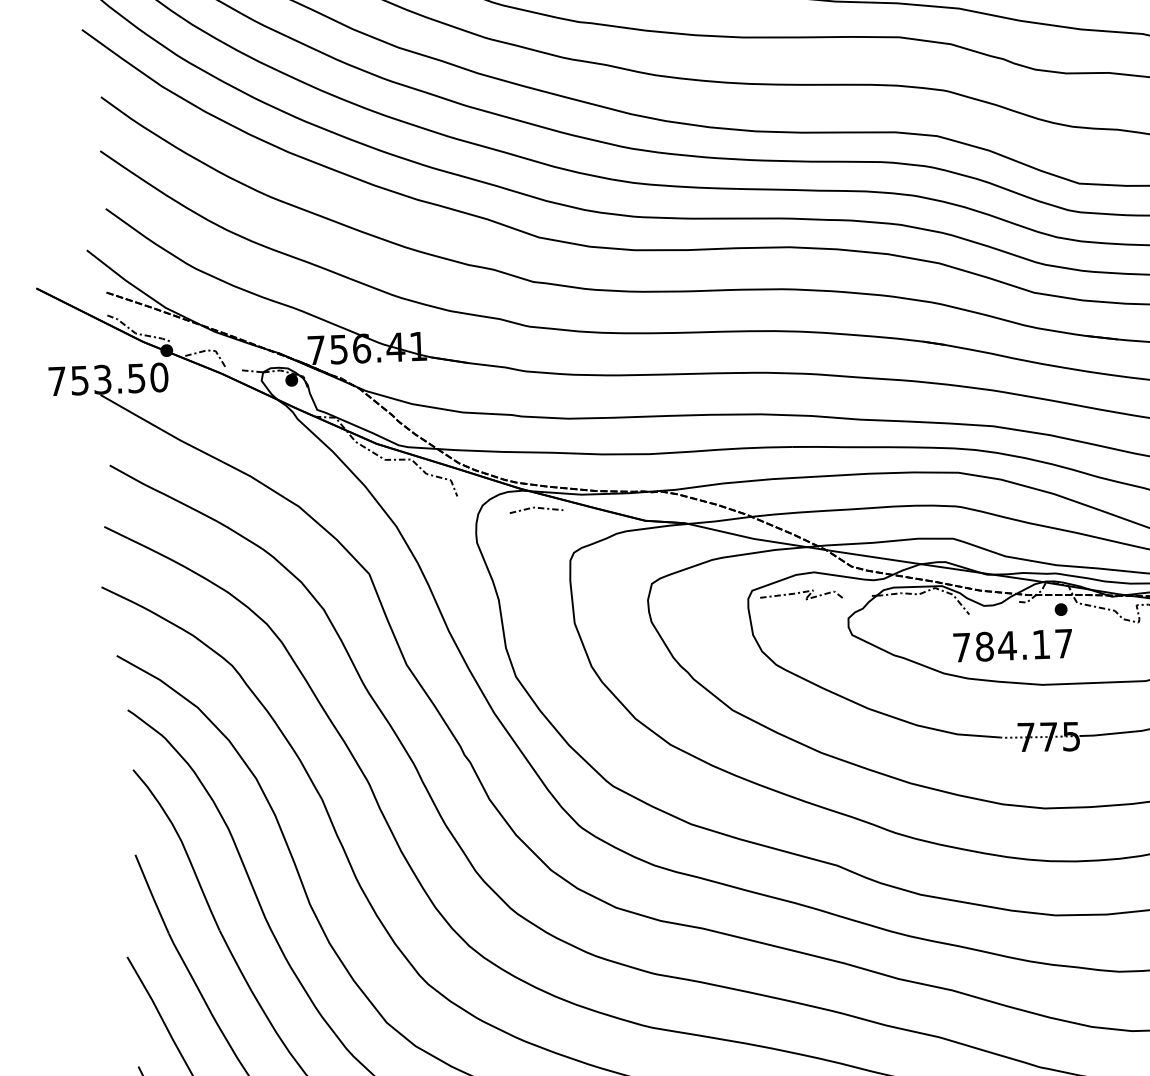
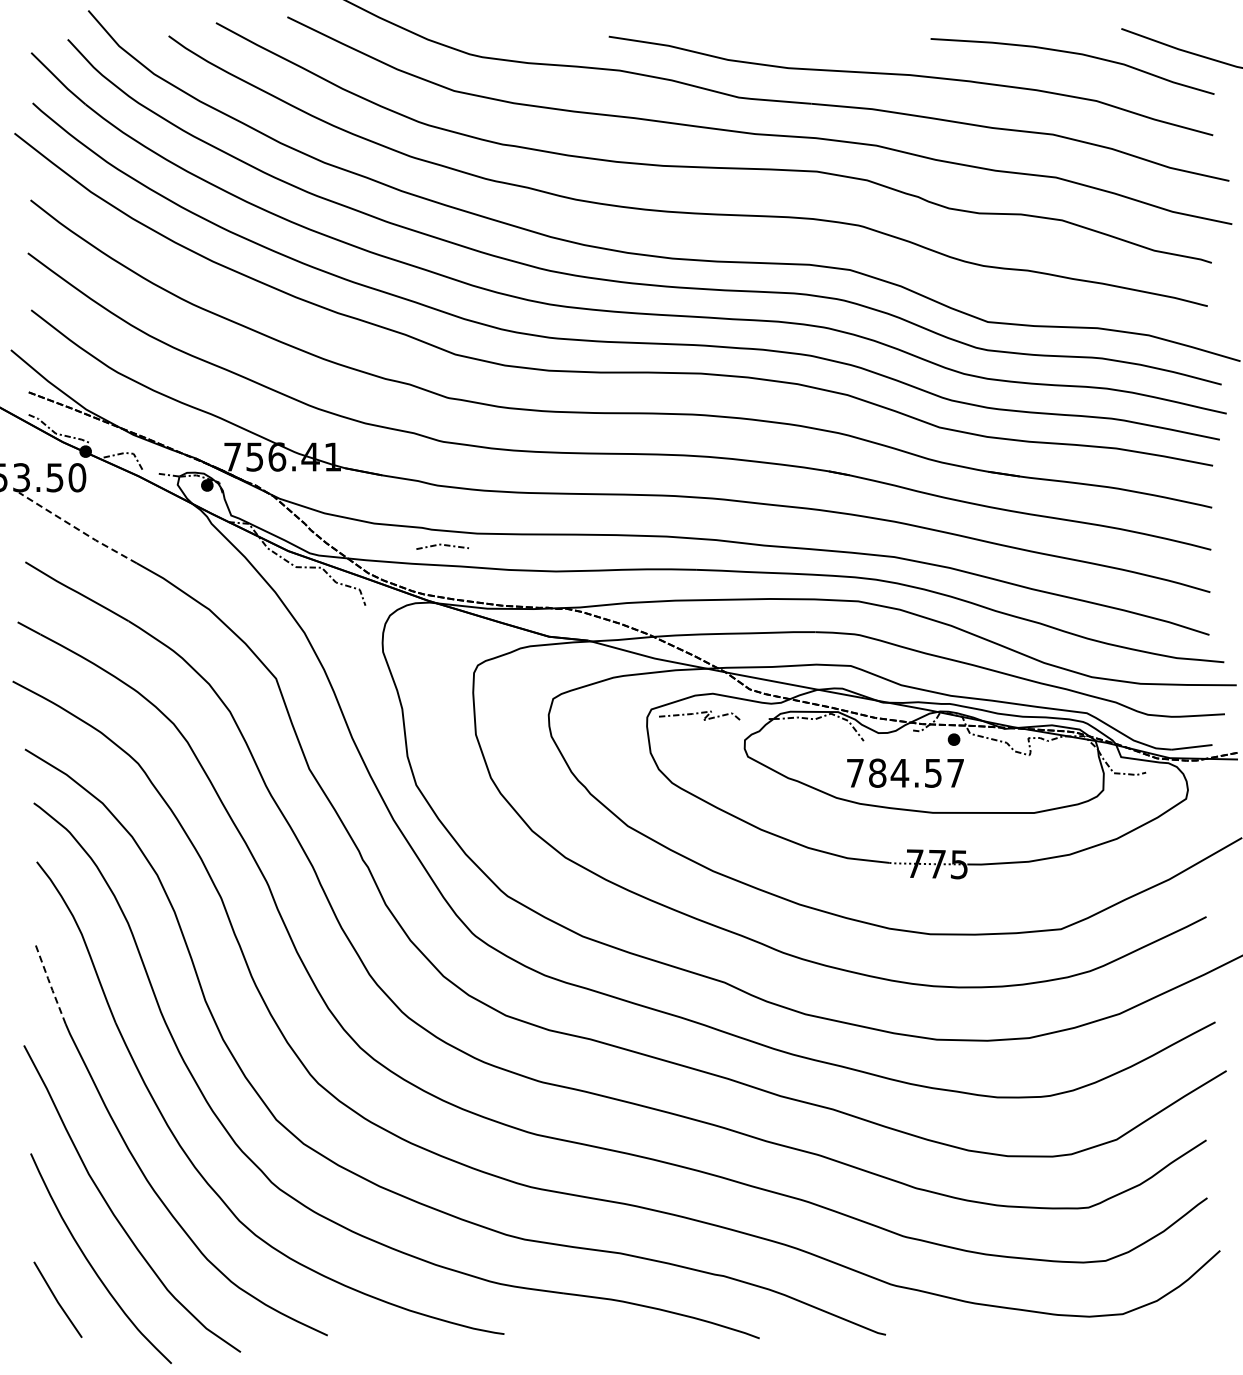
line: (161, 429) -> (77, 528), solid -> dashed
line: (535, 508) -> (441, 545), moved
text: (1041, 644) -> (933, 773), 784.17 -> 784.57
line: (151, 894) -> (50, 985), solid -> dashed

